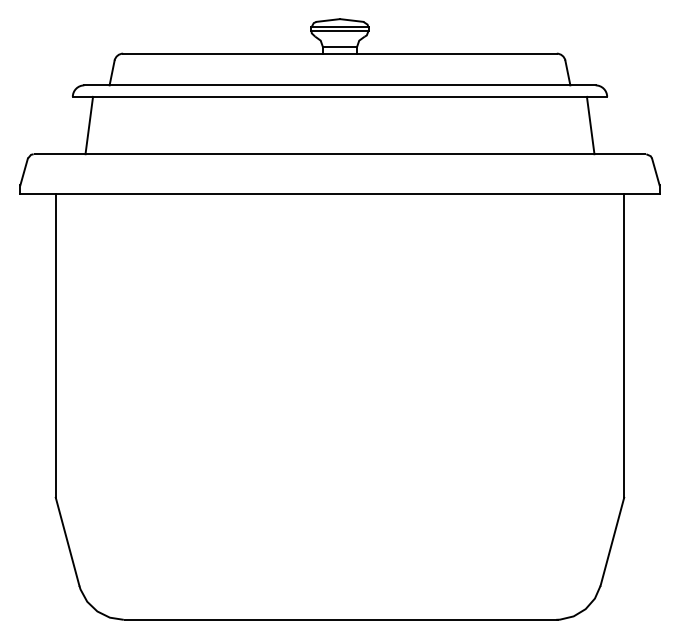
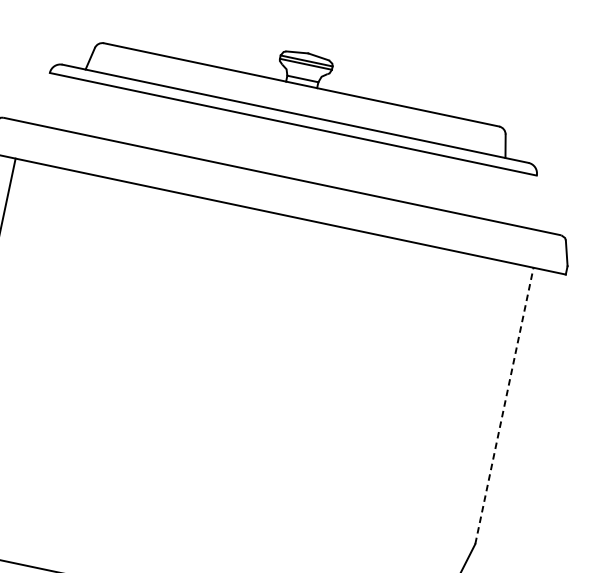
line: (89, 125) -> (59, 102), removed
line: (590, 125) -> (516, 198), removed
line: (624, 346) -> (504, 406), solid -> dashed

